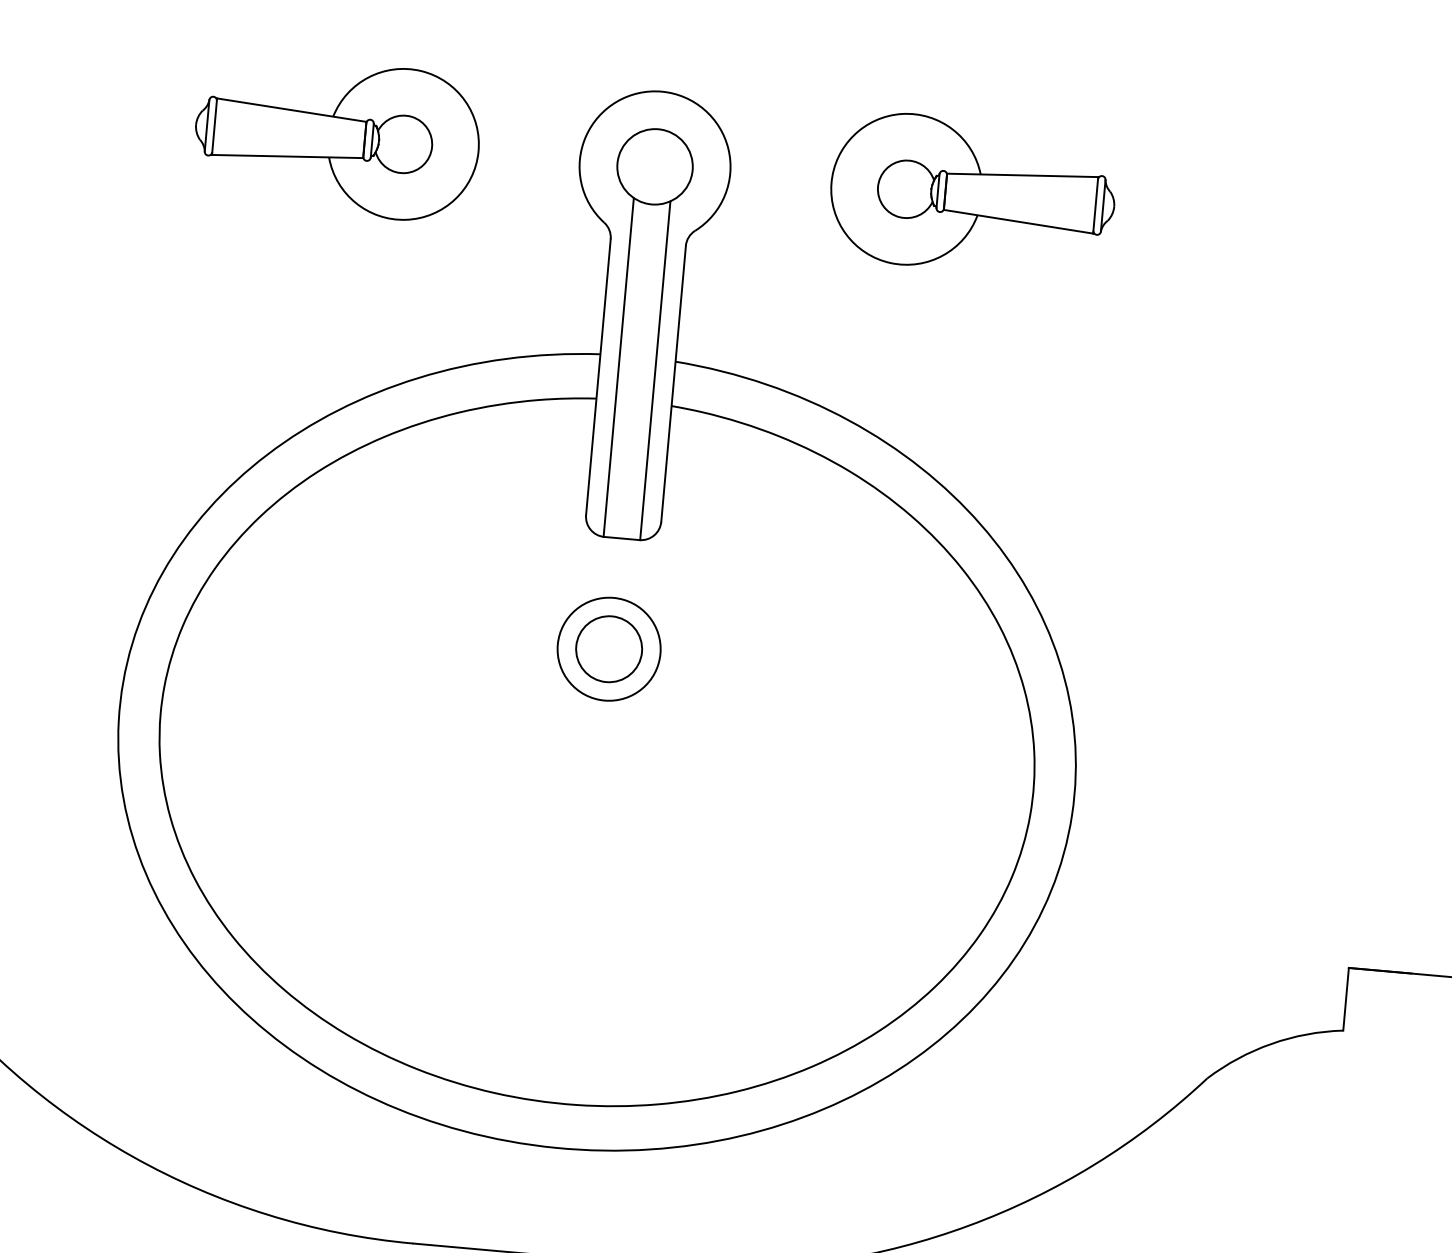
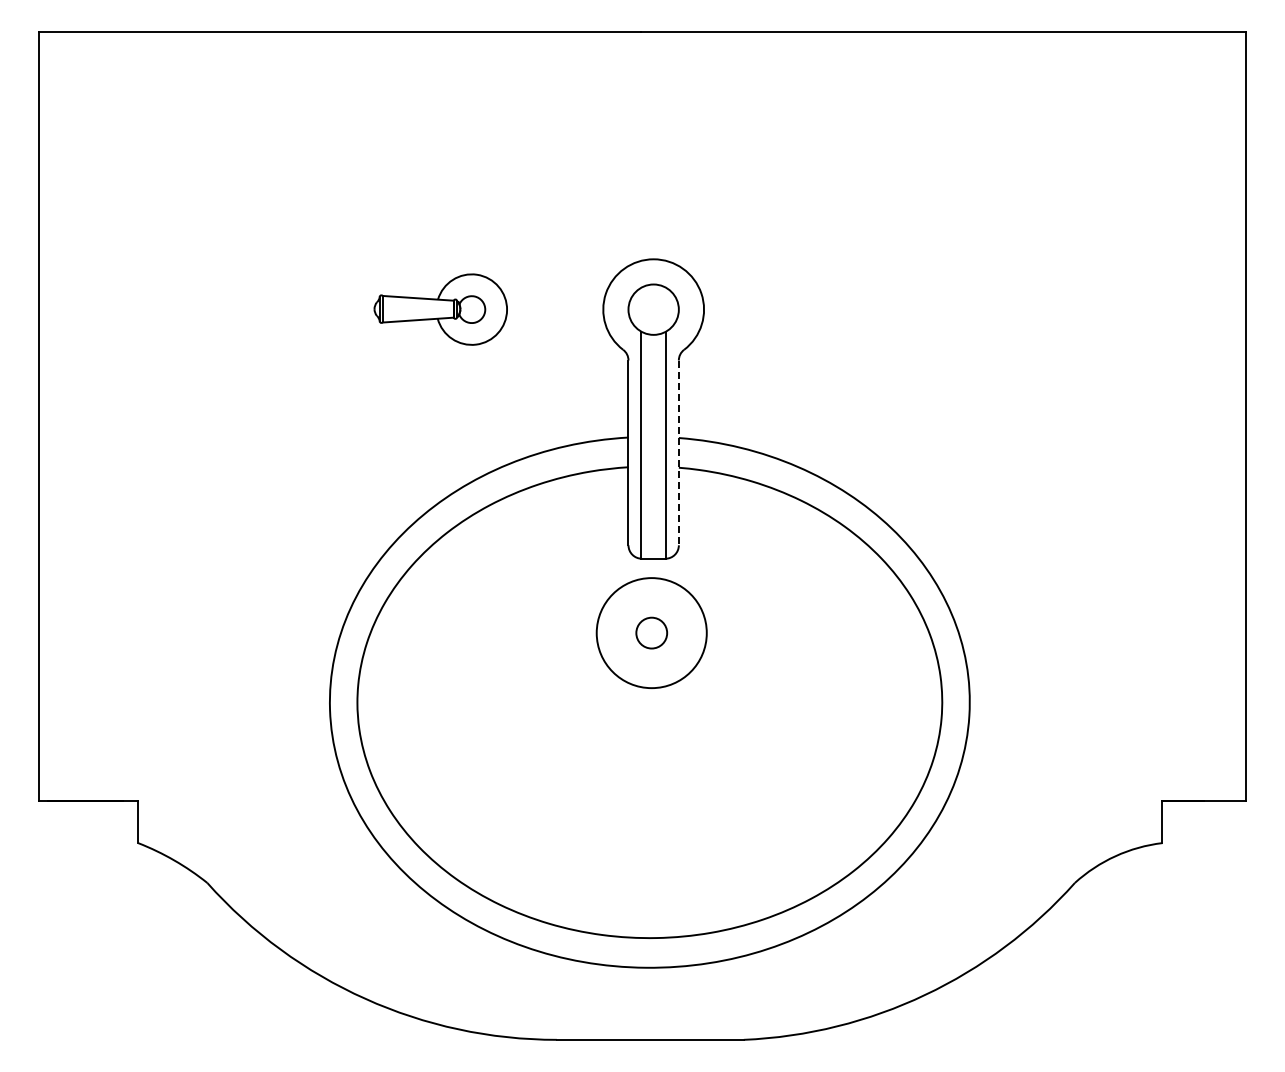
part: (336, 138) -> (440, 309), size x0.7
part: (972, 194) -> (866, 309), removed
line: (672, 384) -> (678, 453), solid -> dashed
circle: (608, 648) -> (651, 632), size x1.6
circle: (608, 649) -> (651, 633), size x0.7

